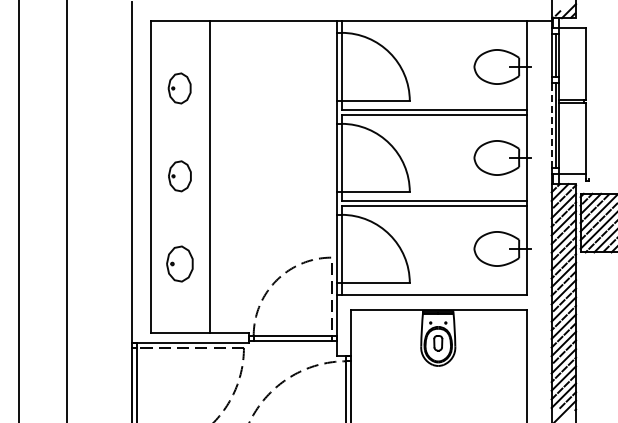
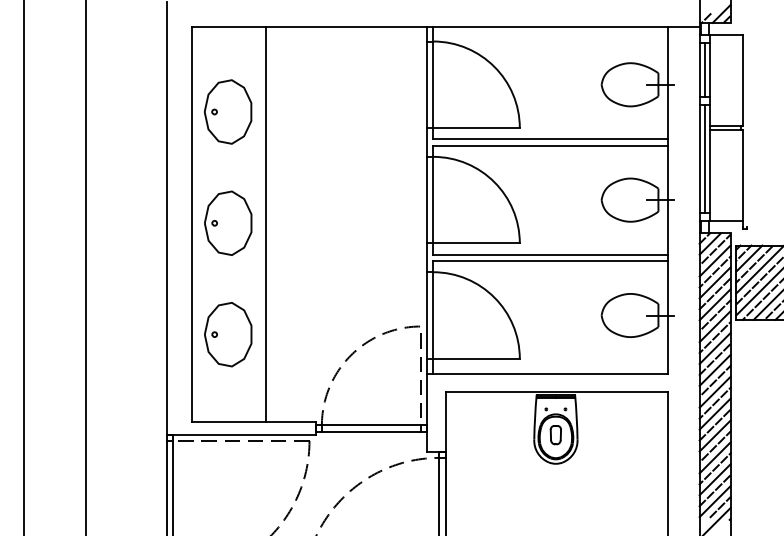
part: (179, 88) -> (227, 112), size x1.67
line: (551, 125) -> (699, 158), dashed -> solid
part: (179, 176) -> (227, 223), size x1.67
part: (179, 263) -> (227, 333), size x1.43

